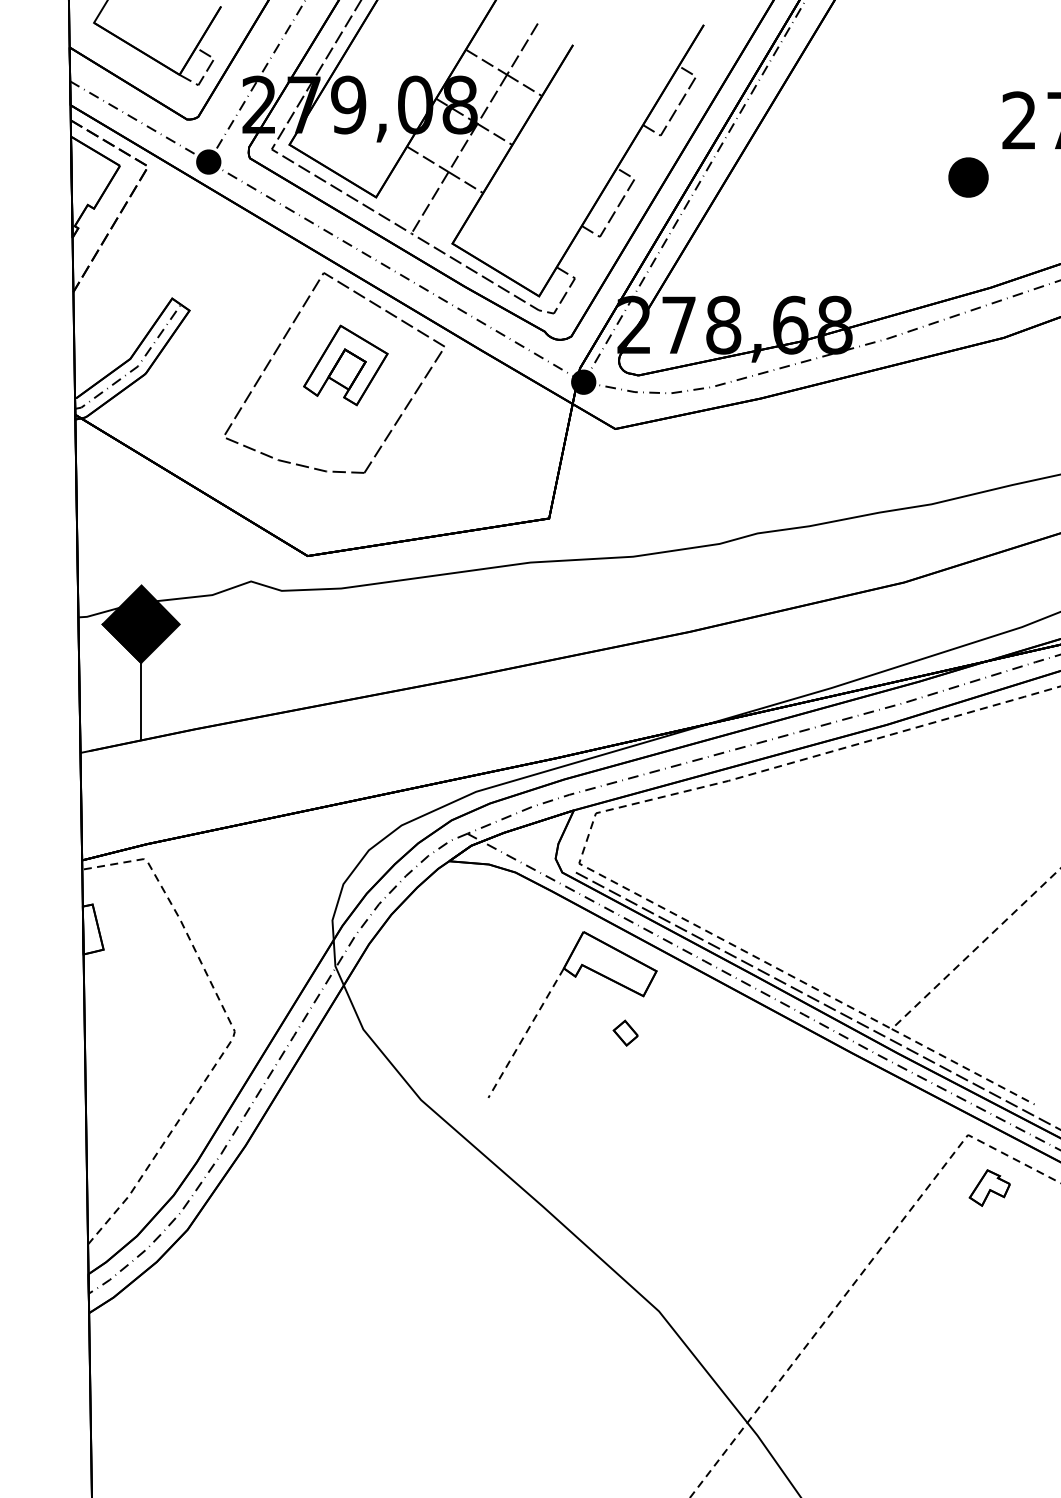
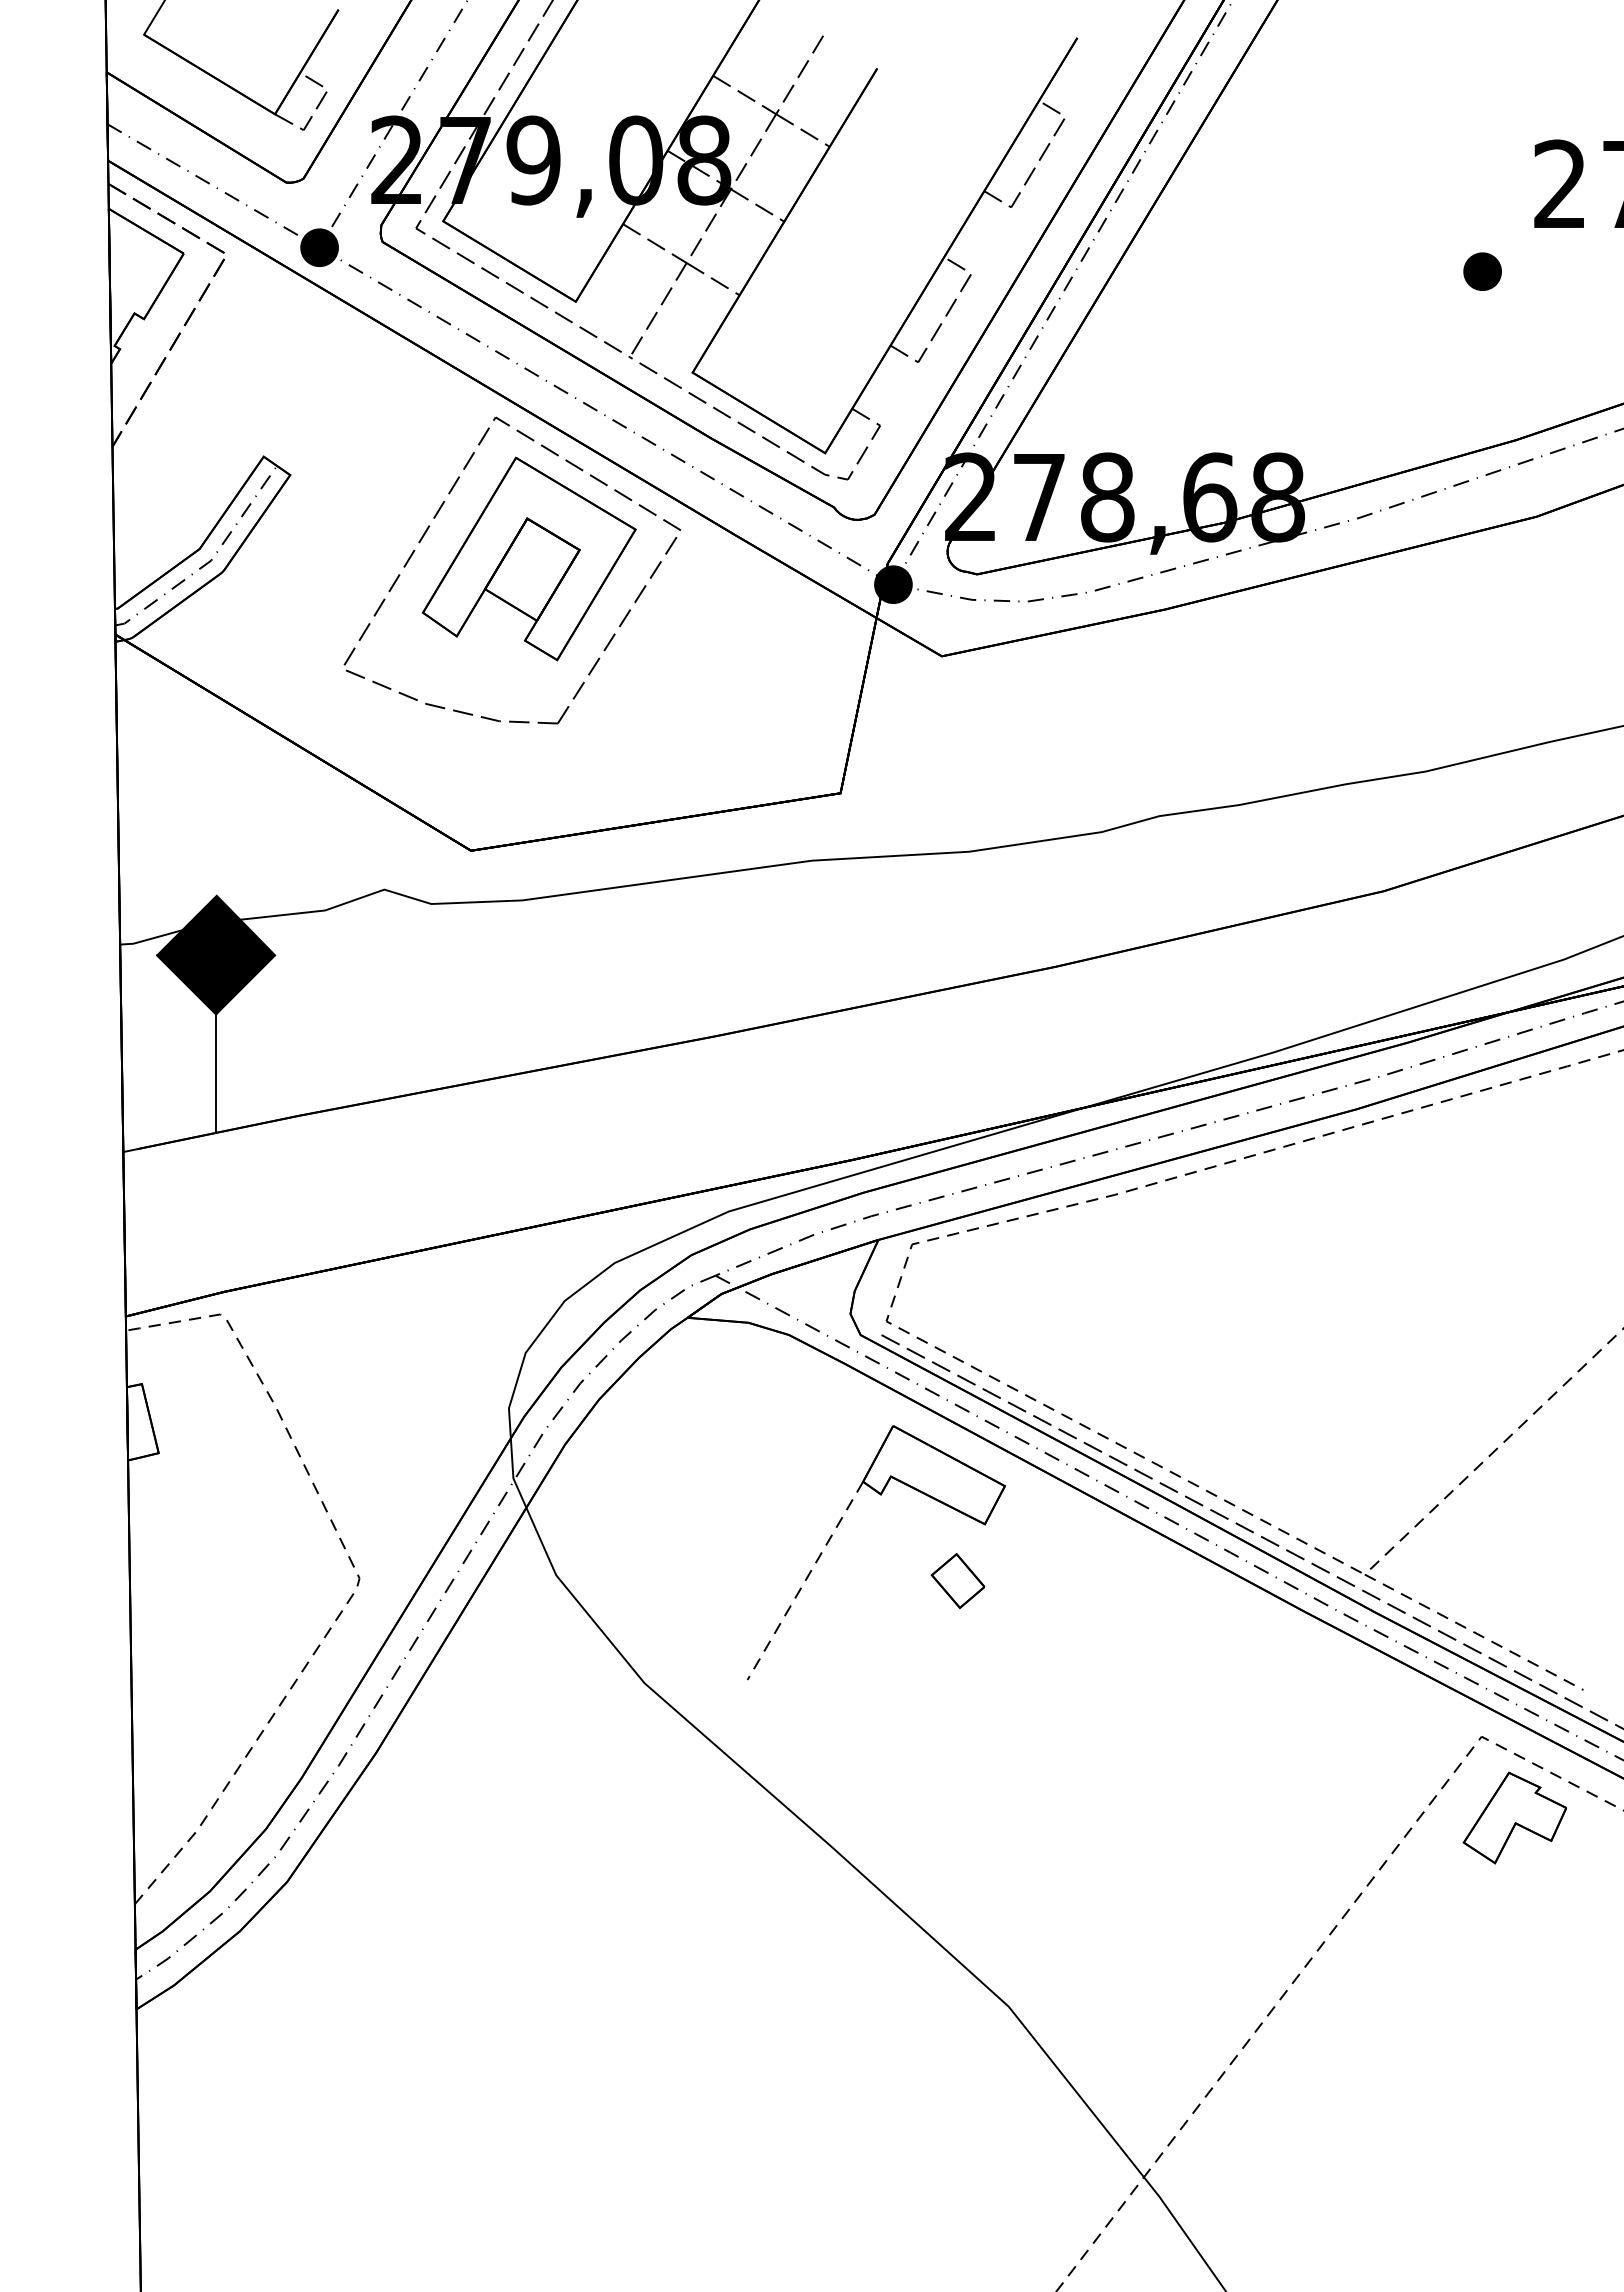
part: (968, 177) -> (1482, 271), size x0.62
part: (345, 365) -> (528, 559), size x1.67
part: (625, 1032) -> (957, 1579), size x1.43
part: (989, 1187) -> (1514, 1817), size x1.67

